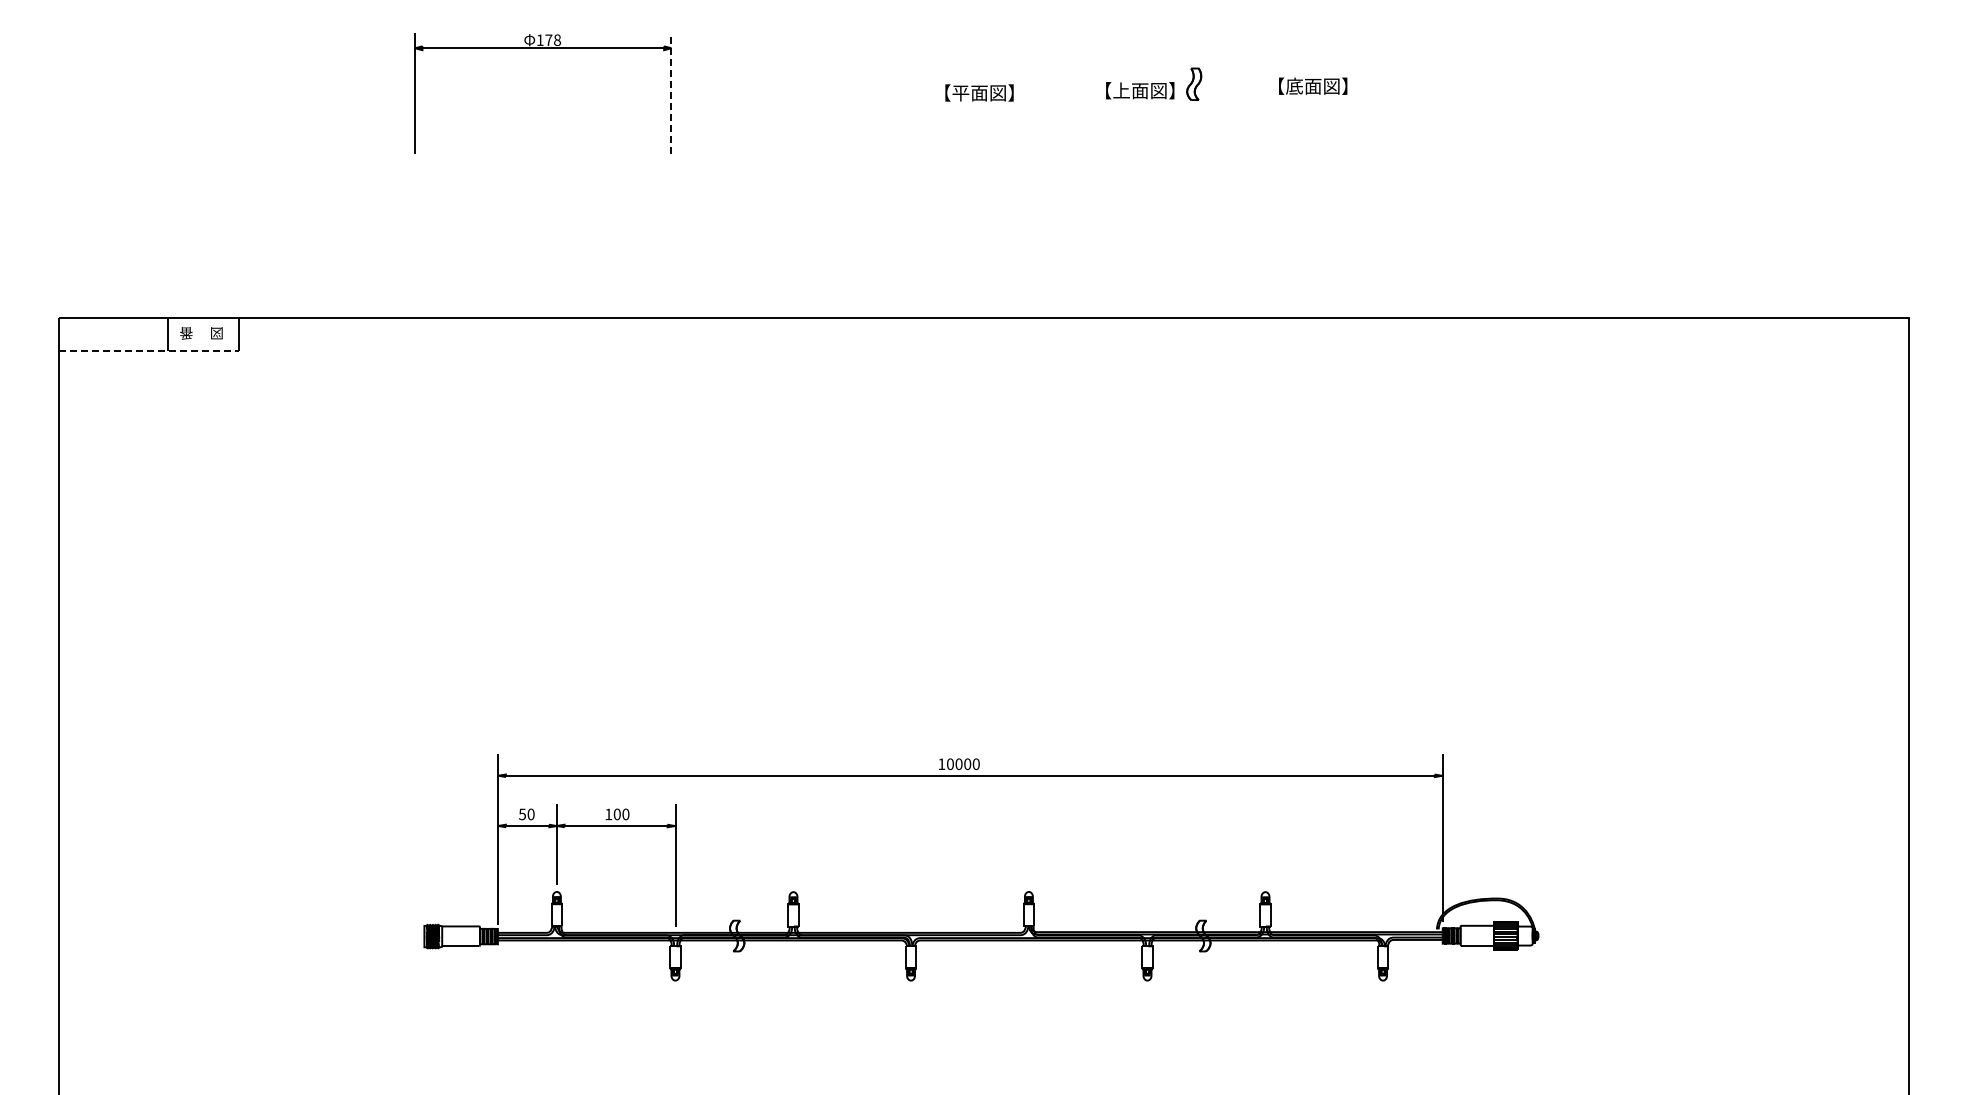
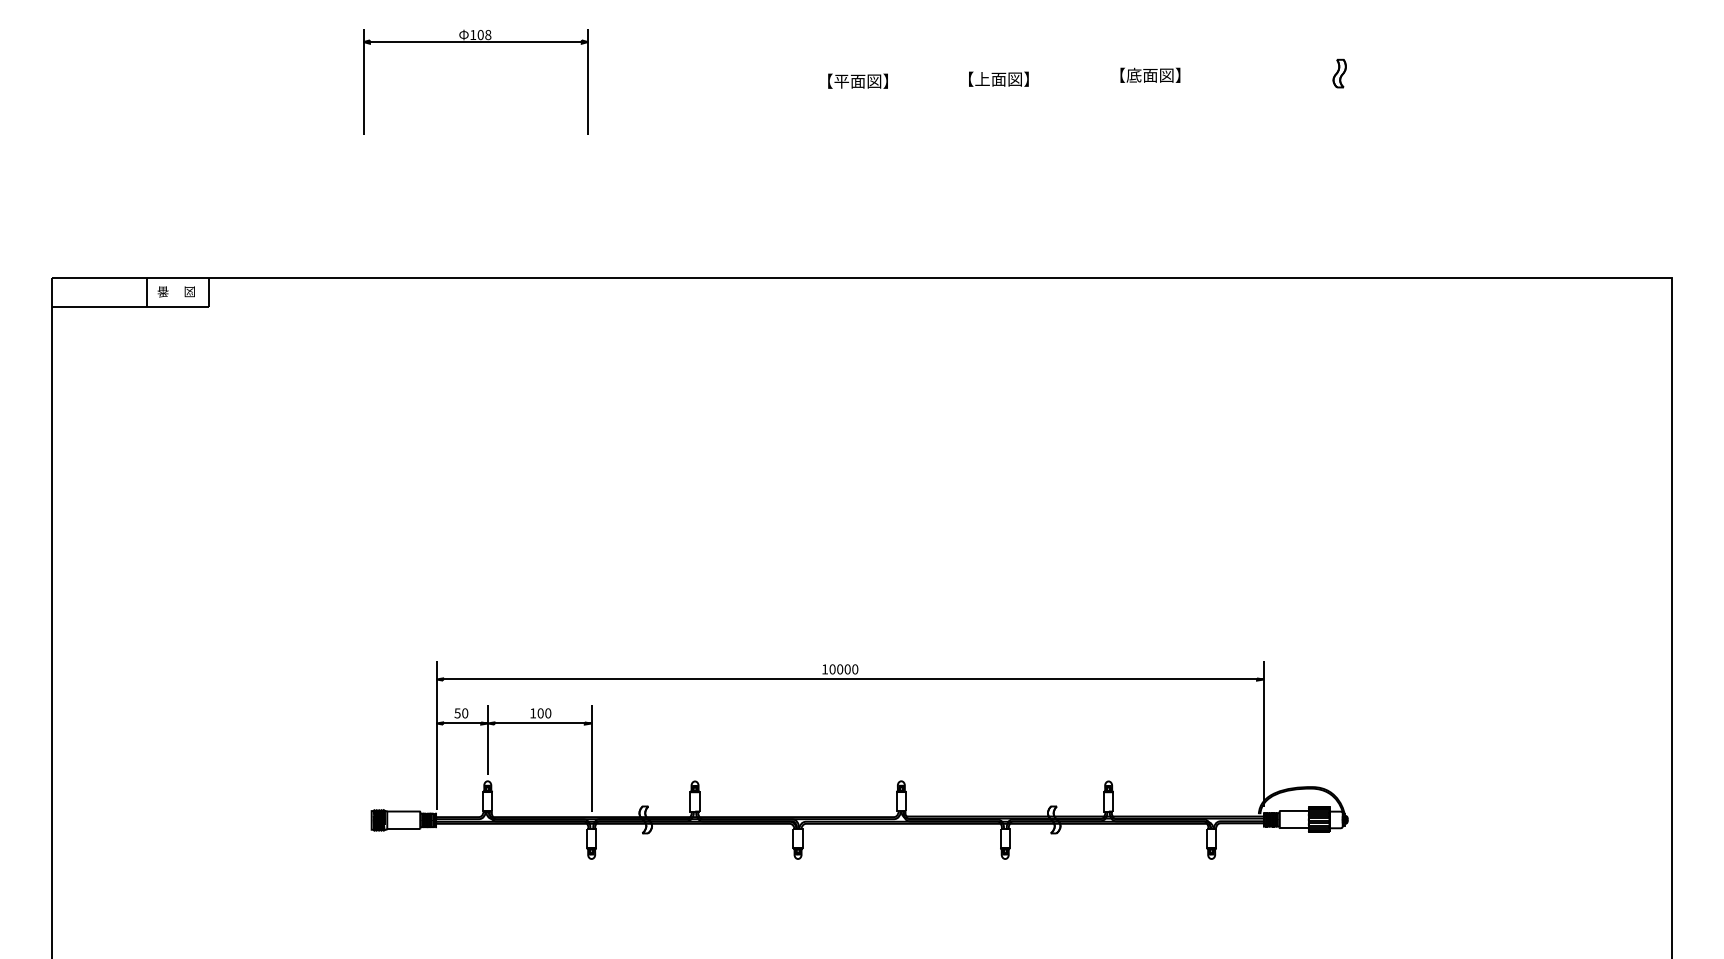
text: (548, 40) -> (480, 35), 178 -> 108
part: (1194, 83) -> (1339, 72), moved
line: (671, 93) -> (588, 81), dashed -> solid
line: (149, 350) -> (130, 306), dashed -> solid

